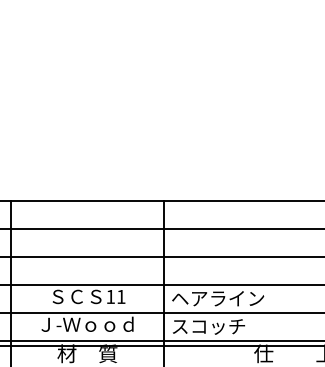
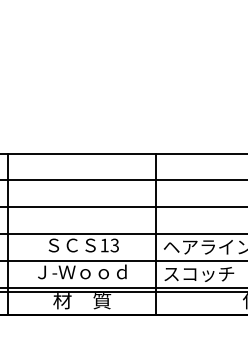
text: (120, 296) -> (114, 245), 11 -> 13

